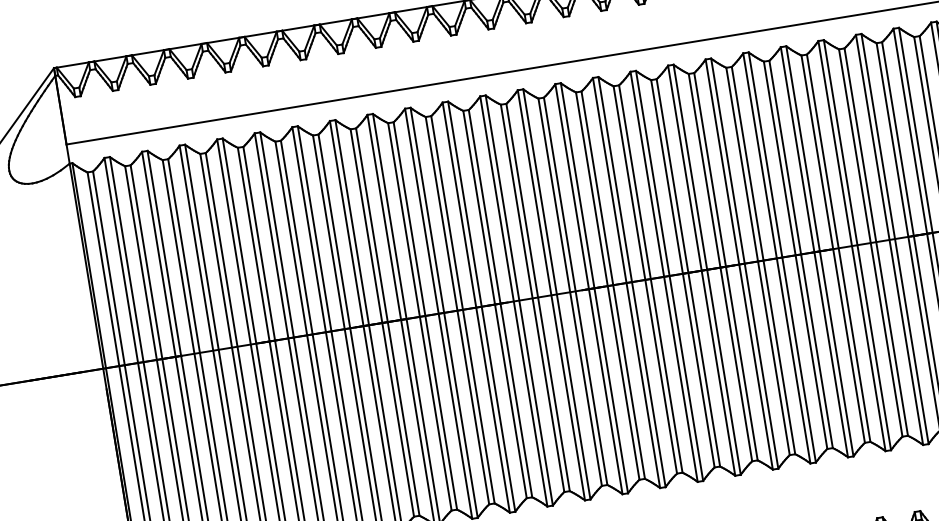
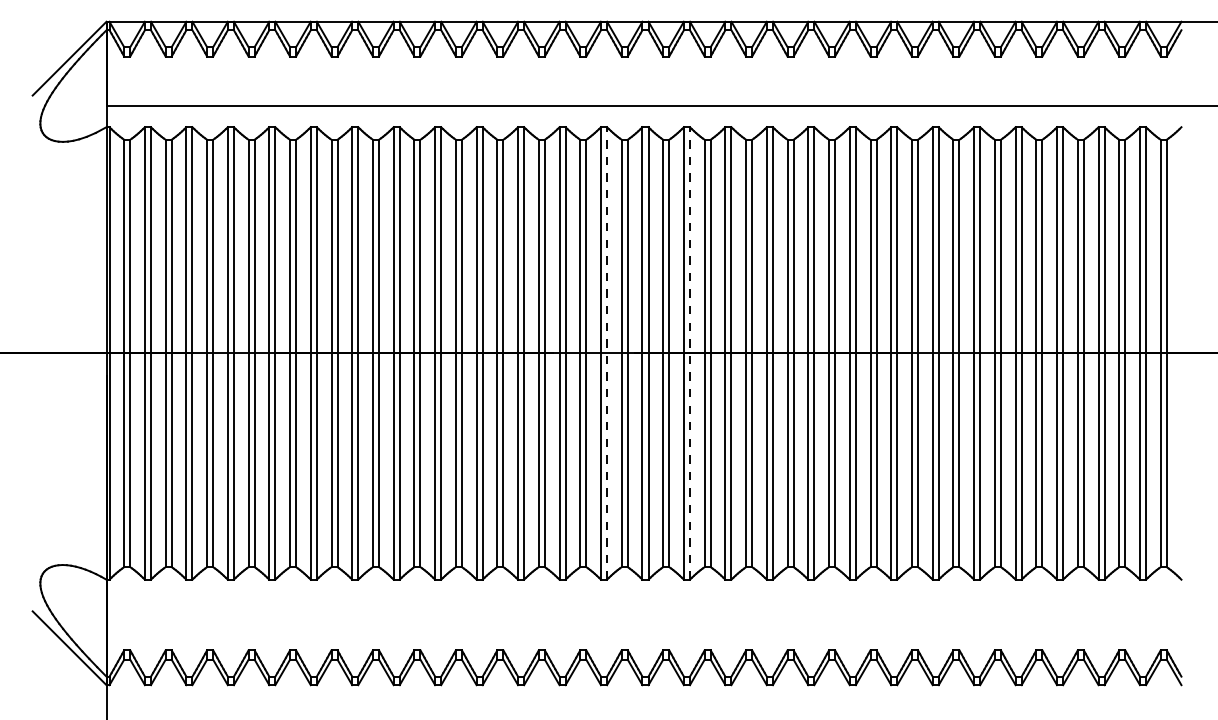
line: (631, 281) -> (689, 352), solid -> dashed
line: (557, 293) -> (607, 352), solid -> dashed

